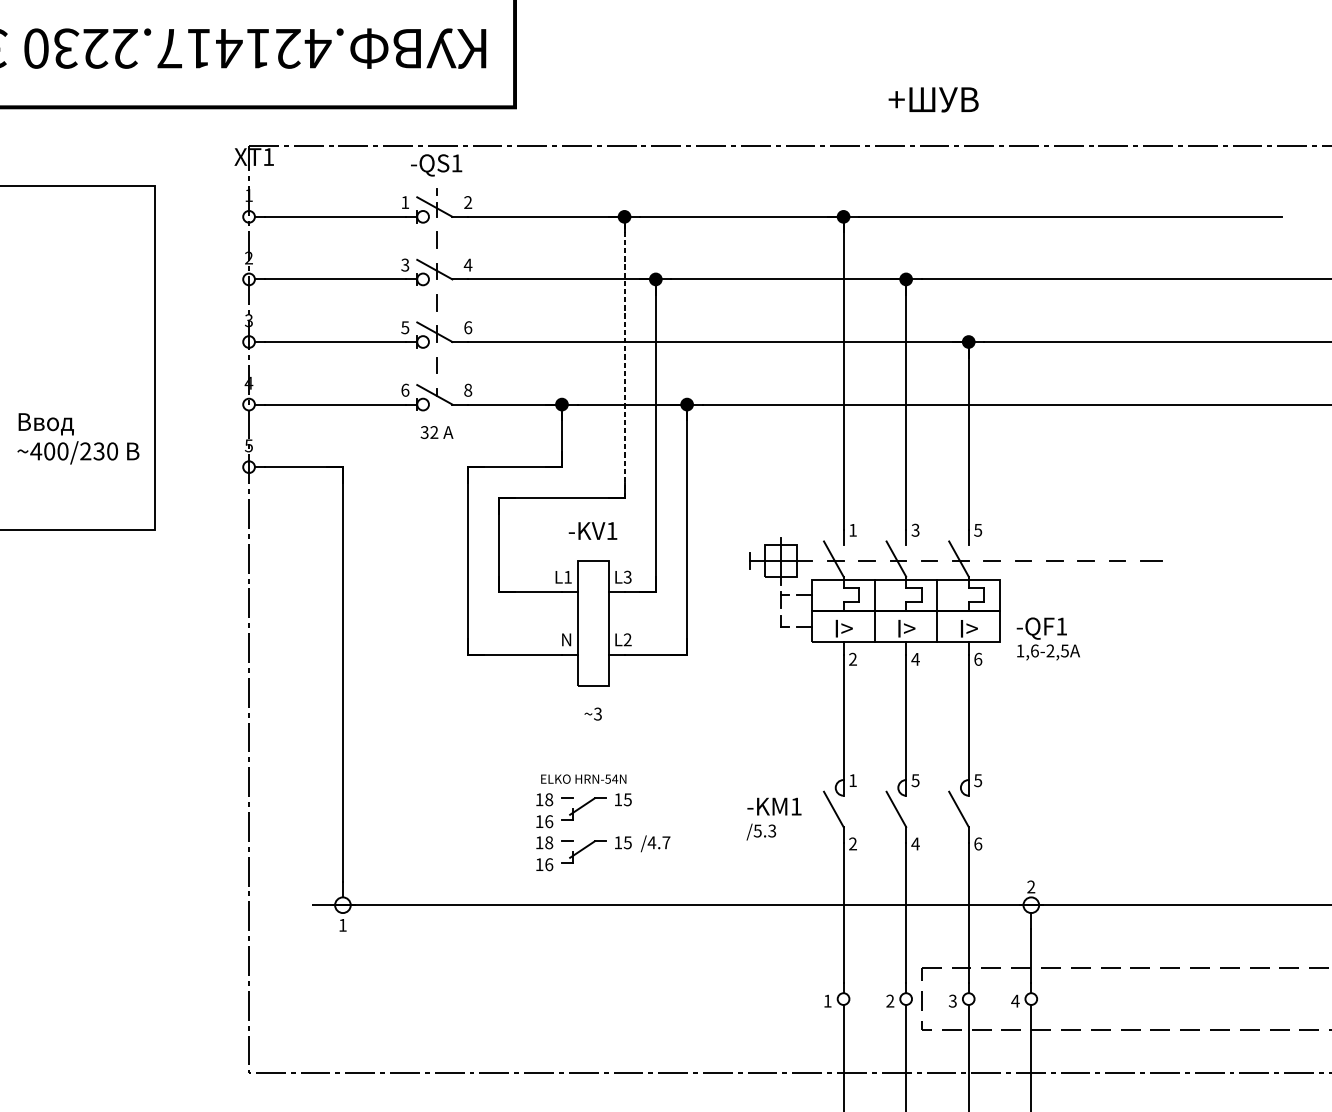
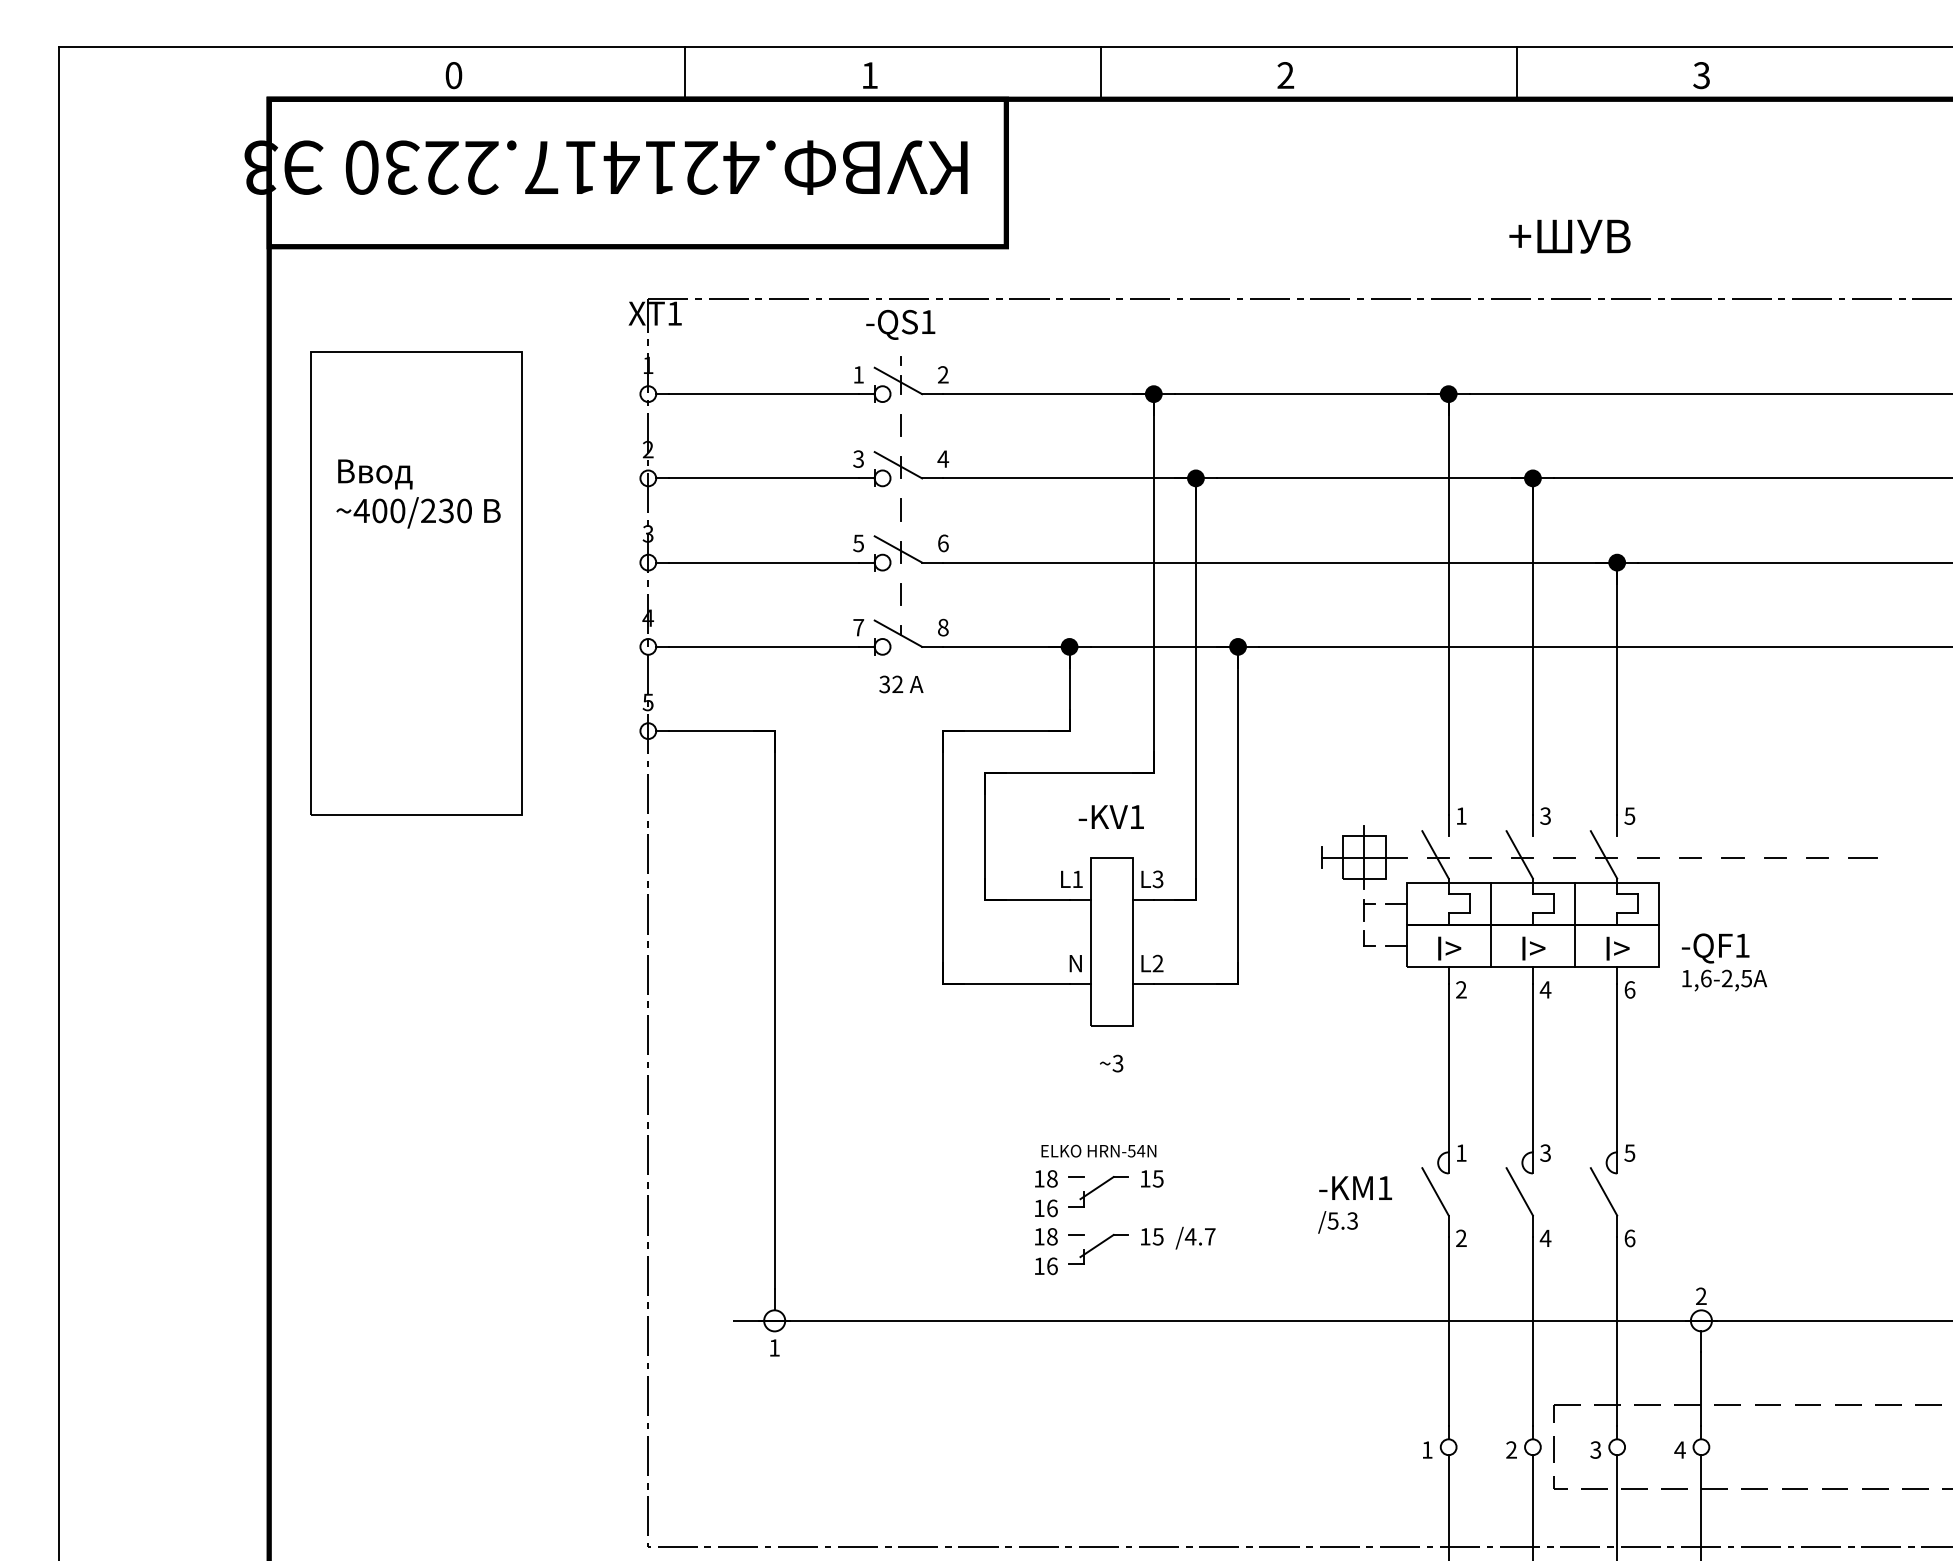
line: (624, 357) -> (1153, 583), dashed -> solid
text: (405, 390) -> (858, 627), 6 -> 7
text: (78, 438) -> (418, 493), moved
text: (915, 780) -> (1545, 1152), 5 -> 3

